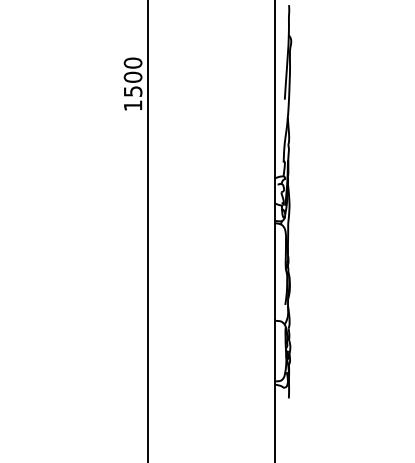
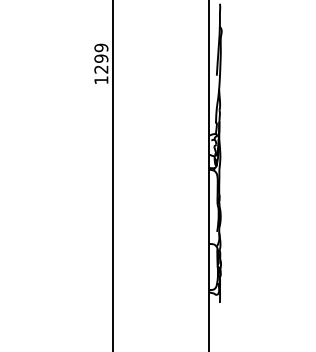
text: (133, 77) -> (101, 58), 1500 -> 1299

